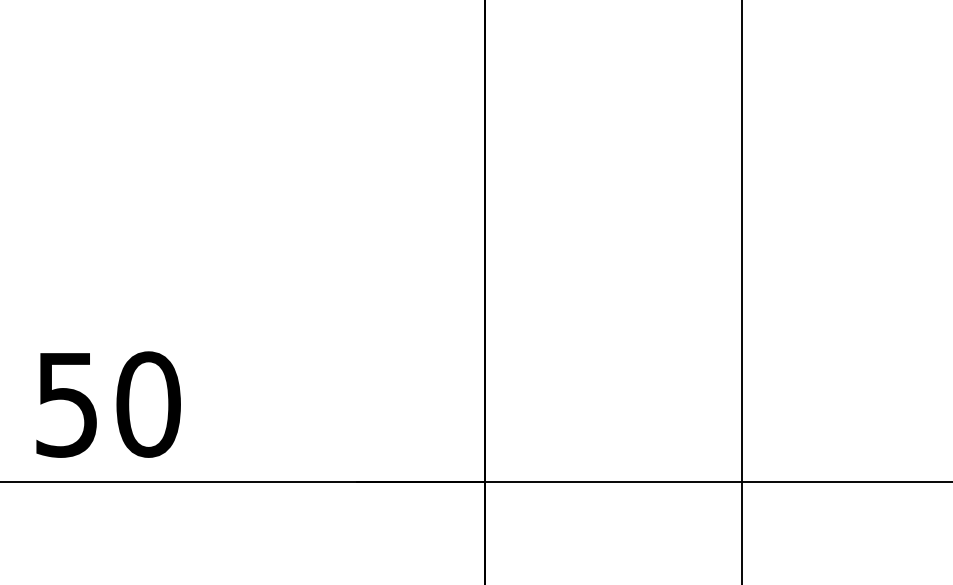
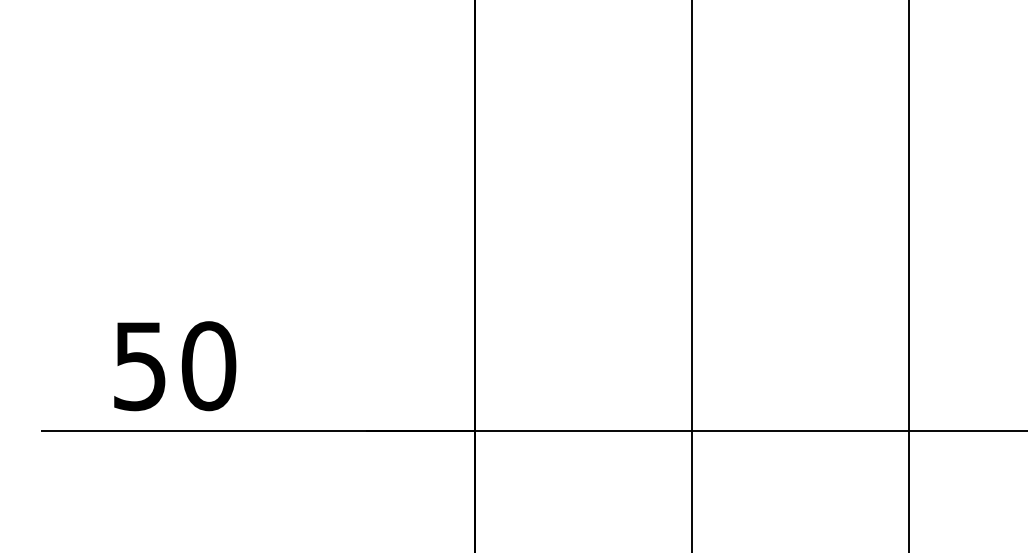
text: (108, 404) -> (175, 366), moved

